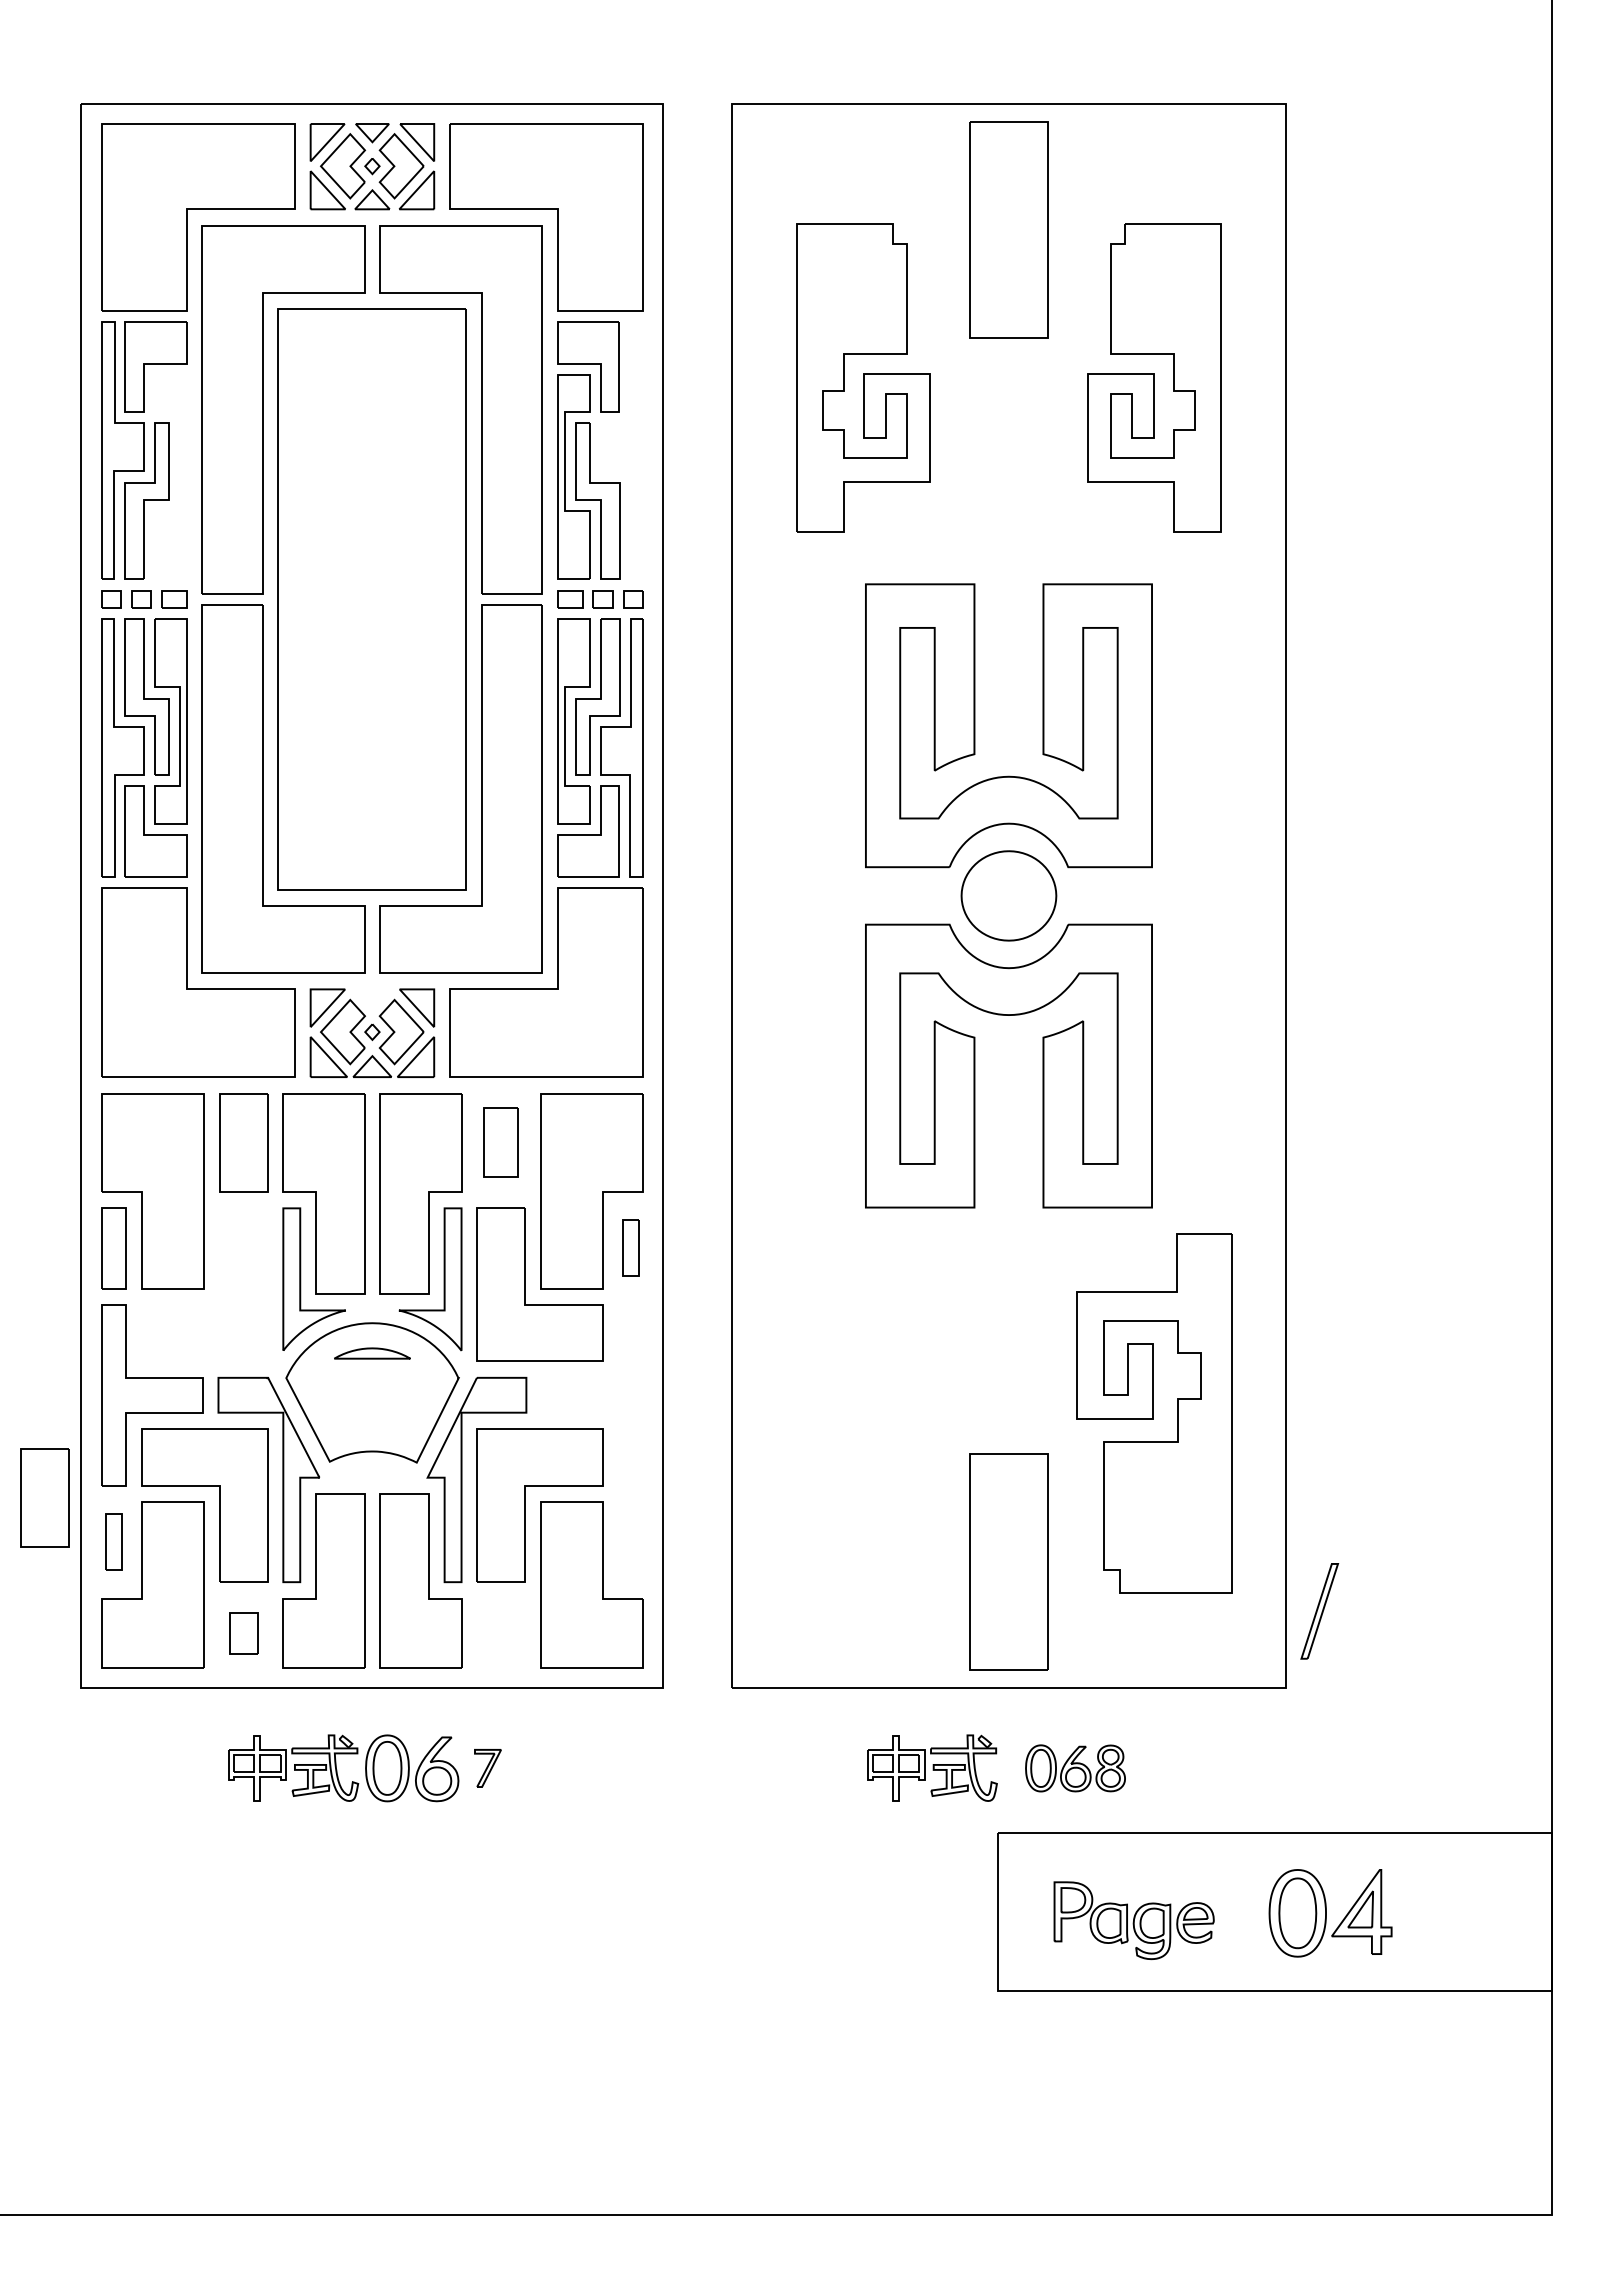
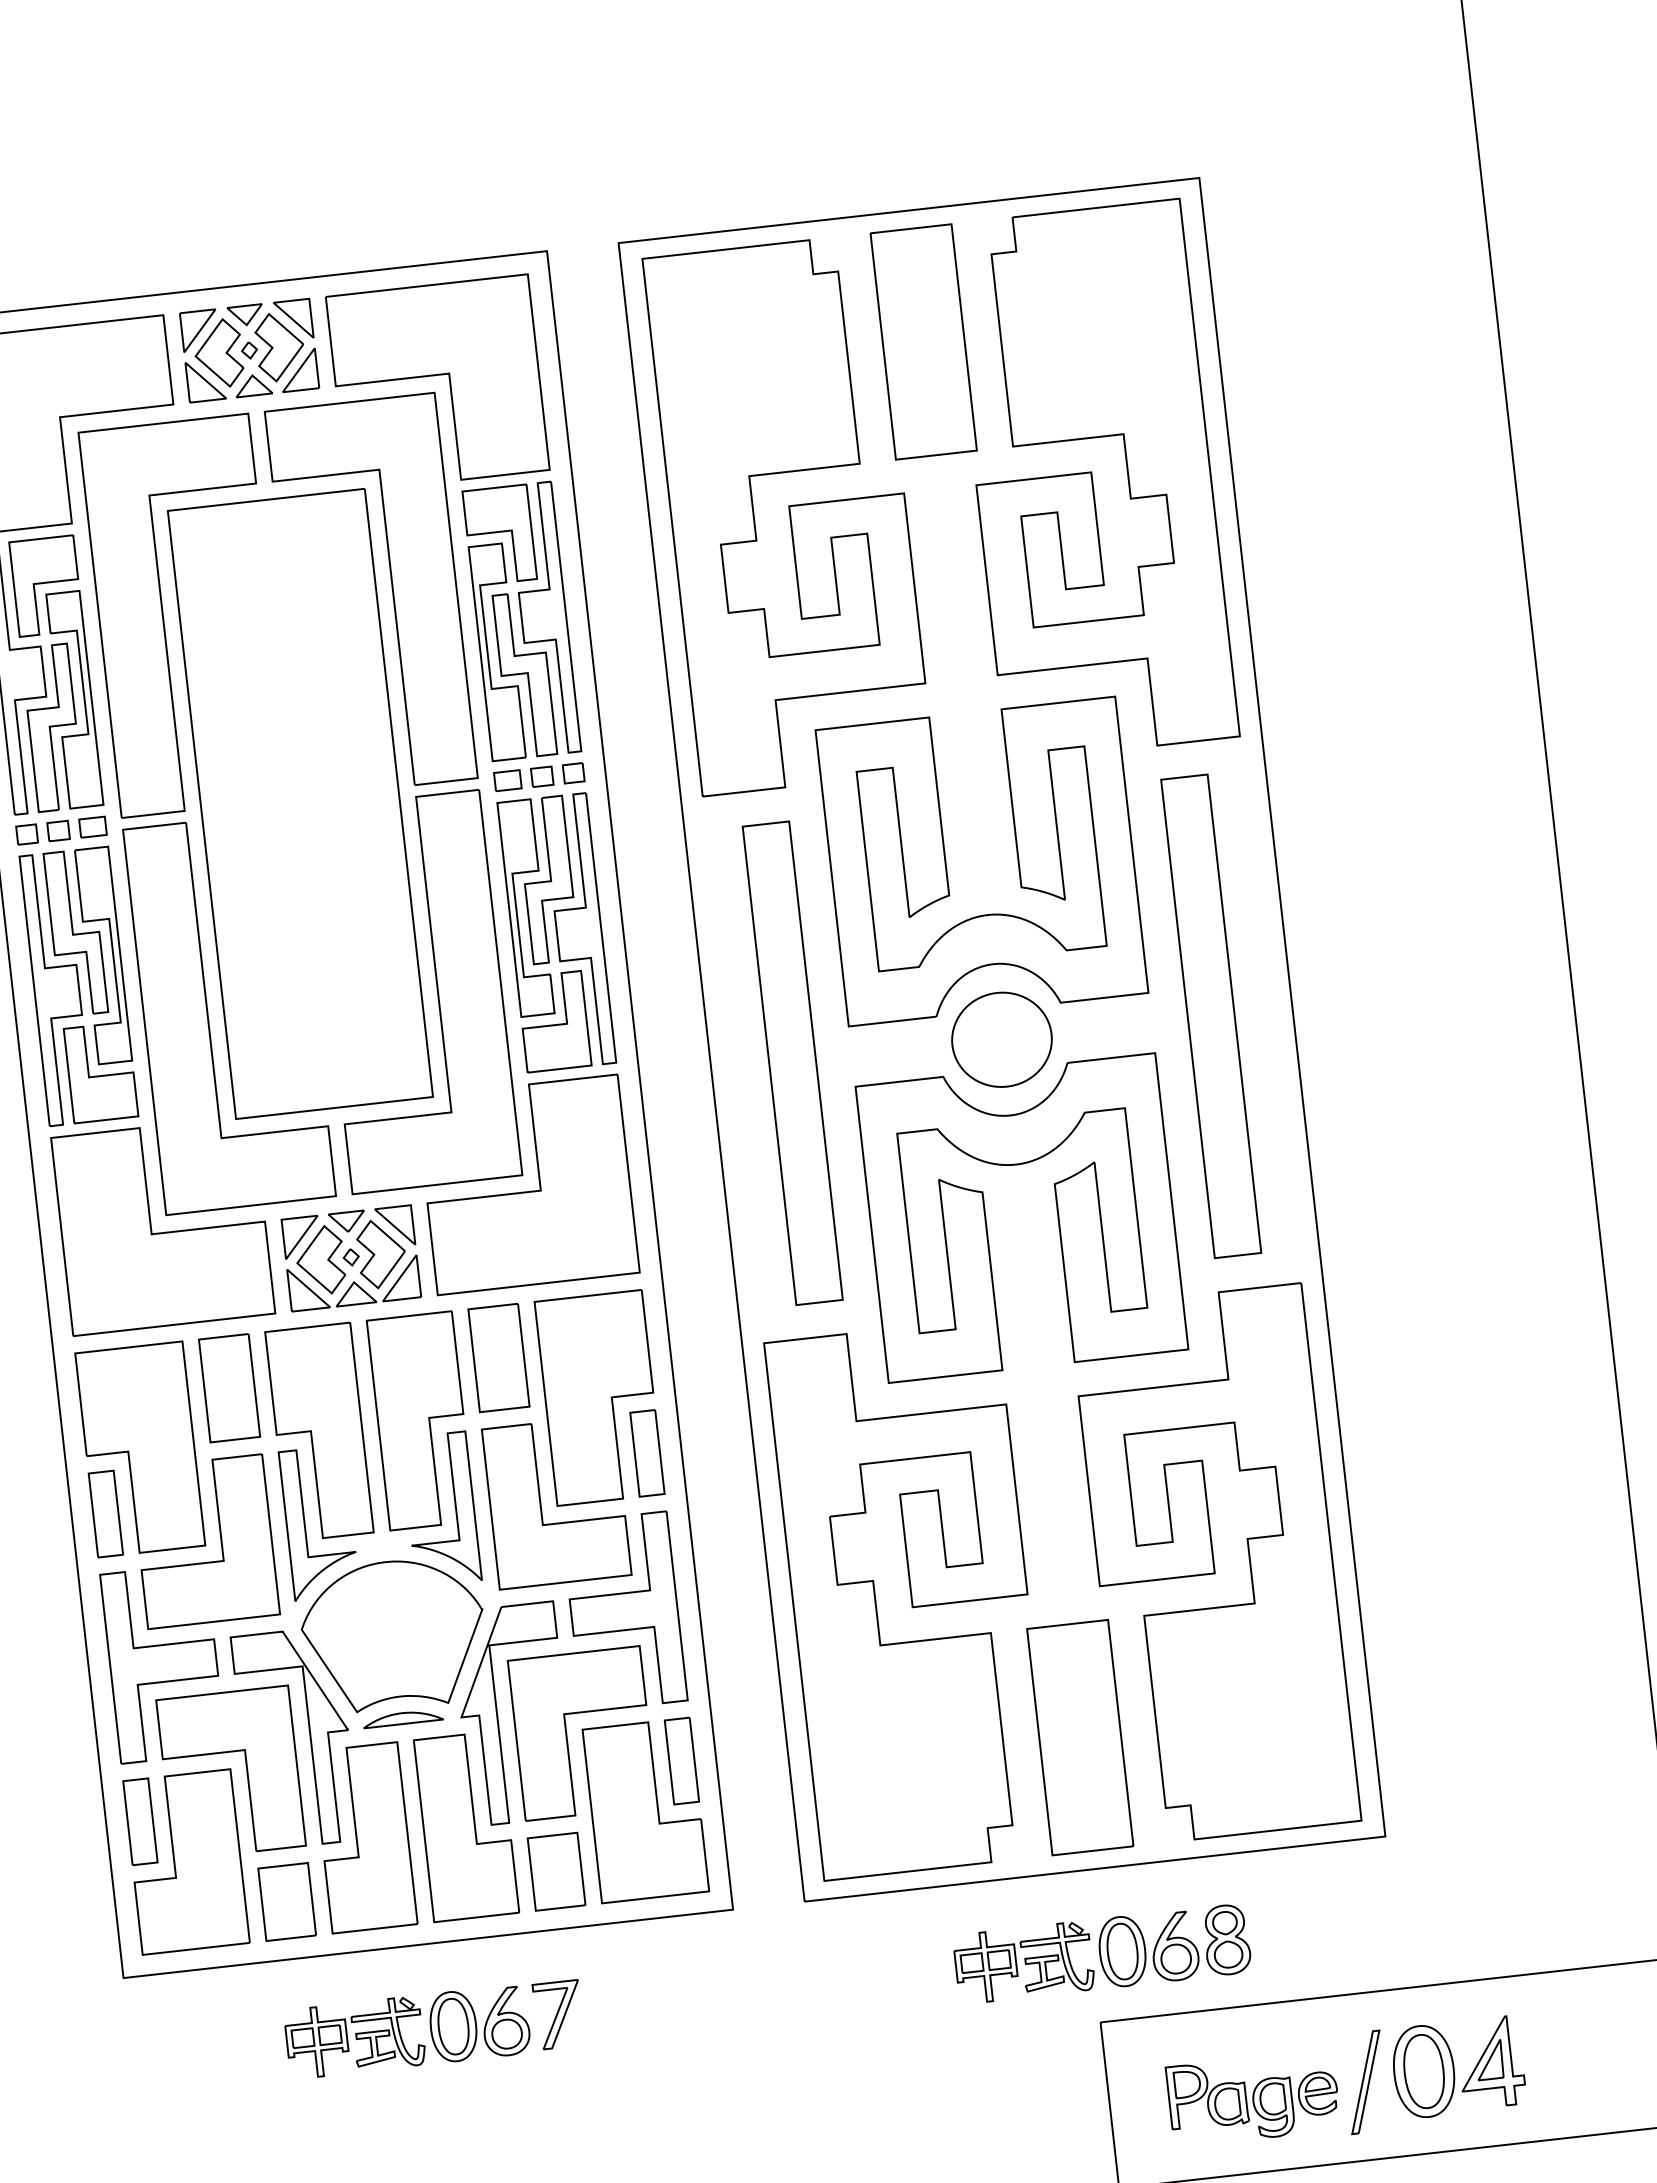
part: (863, 378) -> (788, 514), size x1.67
part: (1153, 378) -> (1092, 480), size x1.67
part: (621, 450) -> (543, 618), added
part: (179, 476) -> (83, 697), added
part: (808, 895) -> (791, 1062), added
part: (1208, 895) -> (1210, 1015), added
part: (372, 998) -> (347, 1222), added
part: (500, 1142) -> (498, 1357), size x1.43
part: (630, 1248) -> (647, 1453), size x1.43
part: (219, 1284) -> (220, 1539), added
part: (372, 1353) -> (403, 1718), moved
part: (592, 1395) -> (624, 1612), added
part: (863, 1413) -> (910, 1599), added
part: (1153, 1413) -> (1214, 1564), size x1.43
part: (44, 1497) -> (62, 1783), removed
part: (113, 1541) -> (139, 1821), size x1.43
part: (630, 1541) -> (681, 1760), added
part: (1319, 1611) -> (1365, 2082), moved
part: (243, 1633) -> (286, 1902), size x1.67
part: (500, 1633) -> (556, 1872), added
part: (487, 1768) -> (558, 2015), size x1.67
part: (1075, 1768) -> (1174, 1945), size x1.43

